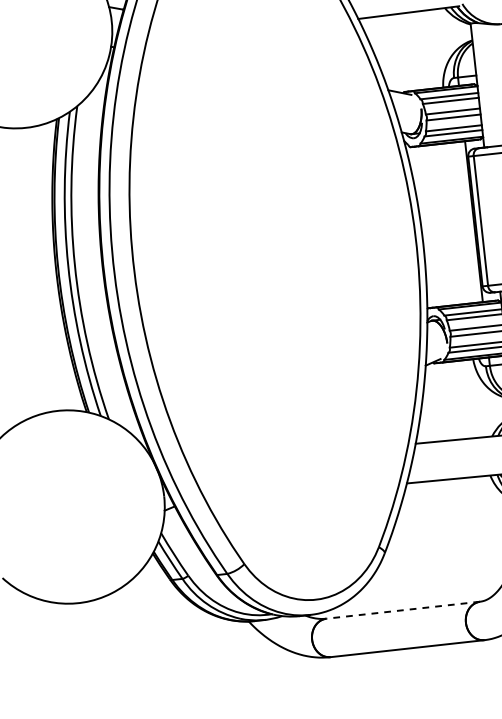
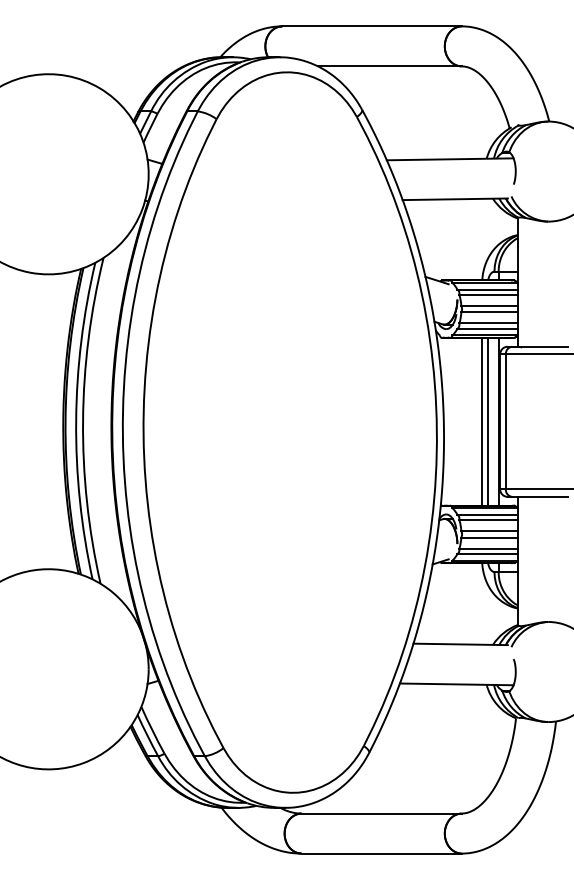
line: (463, 222) -> (487, 421), added
line: (458, 223) -> (482, 421), added
line: (403, 610) -> (381, 813), dashed -> solid

